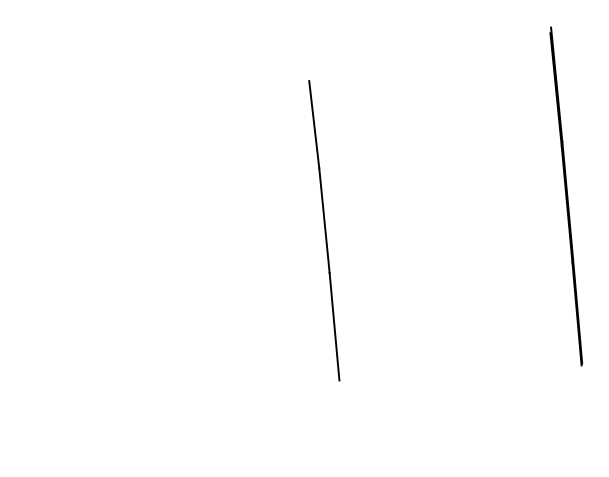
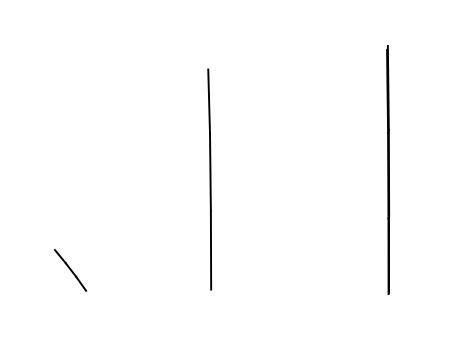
line: (145, 371) -> (70, 270), added

